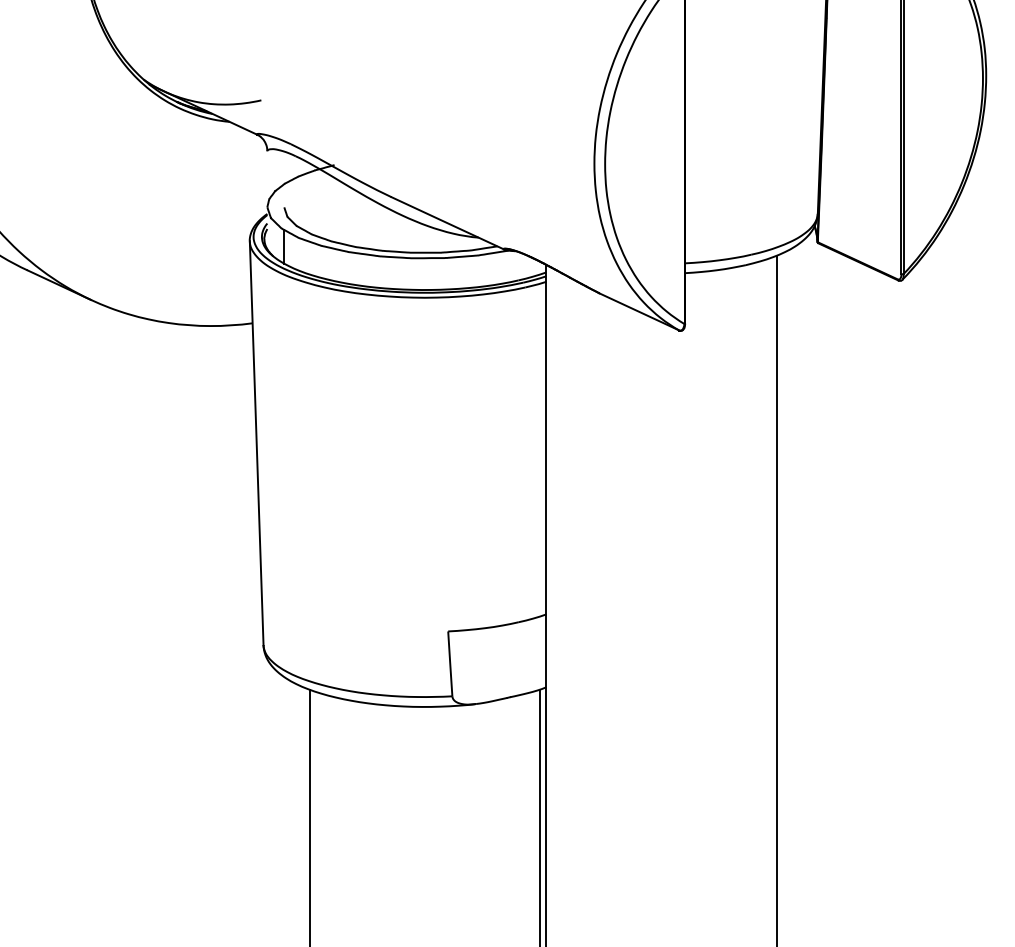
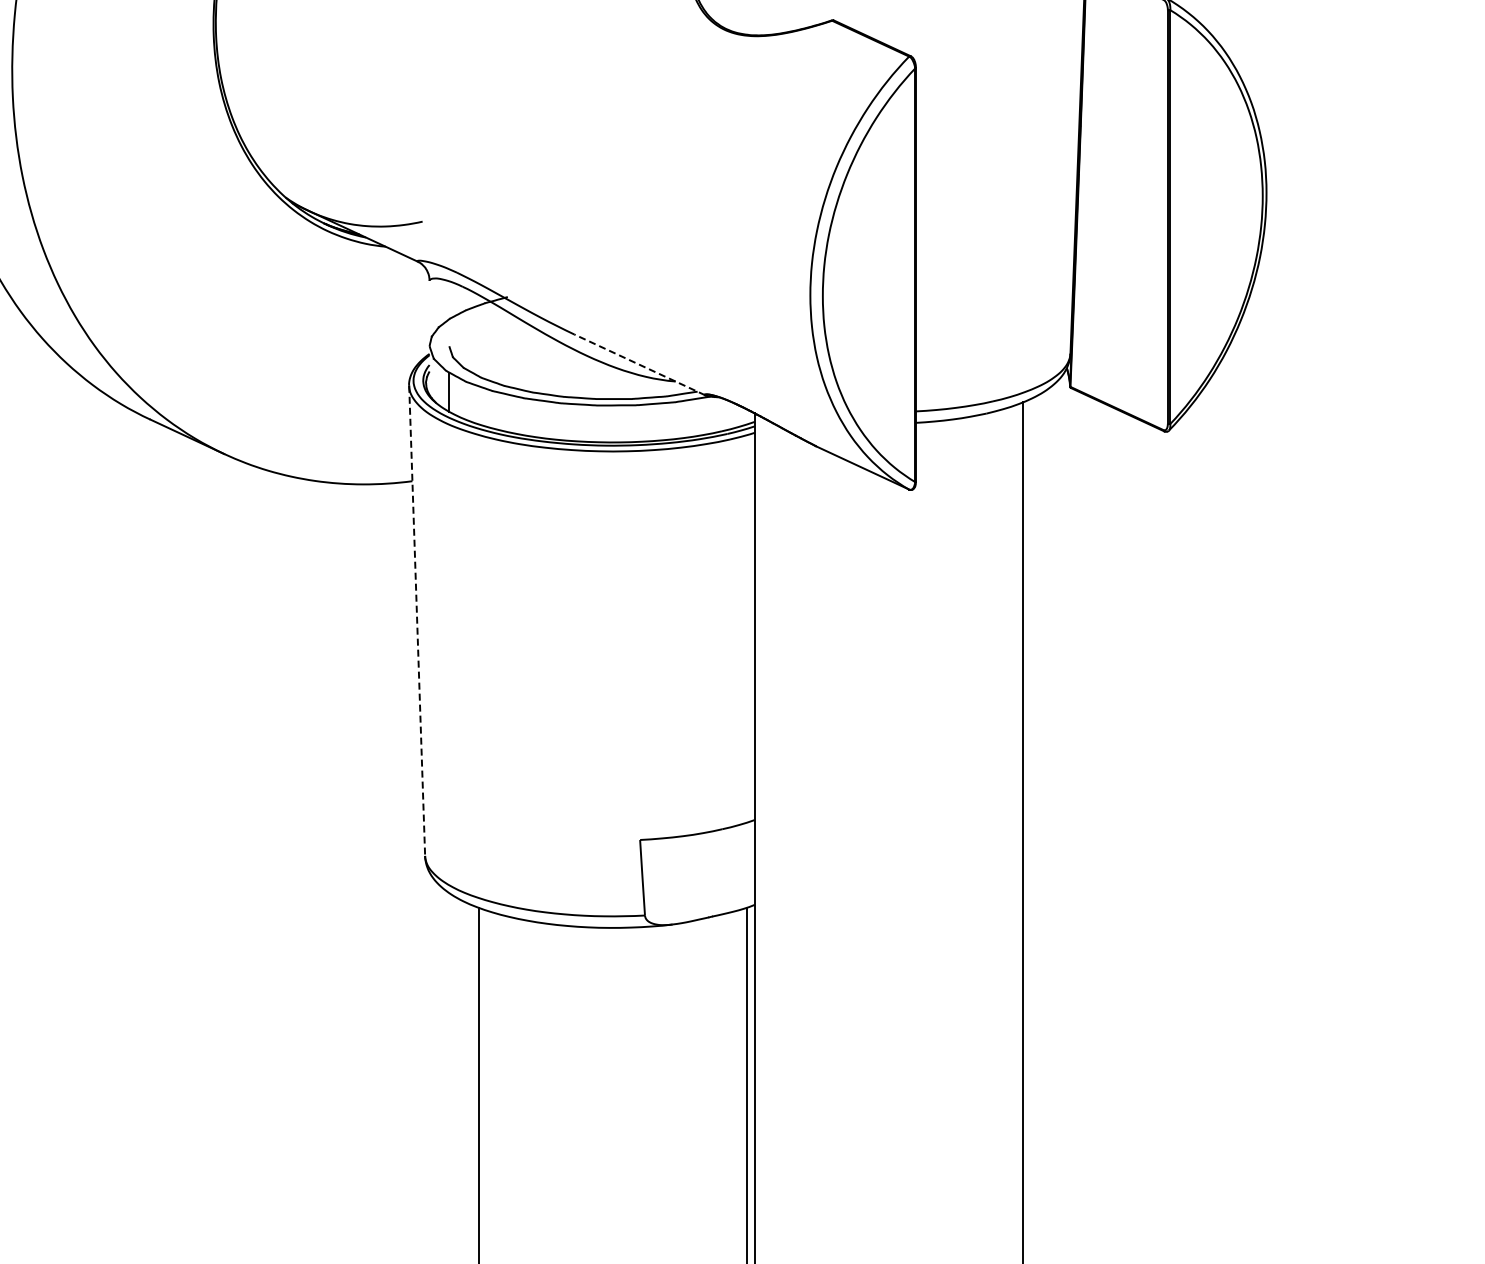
line: (447, 223) -> (639, 364), solid -> dashed
line: (256, 443) -> (417, 621), solid -> dashed

